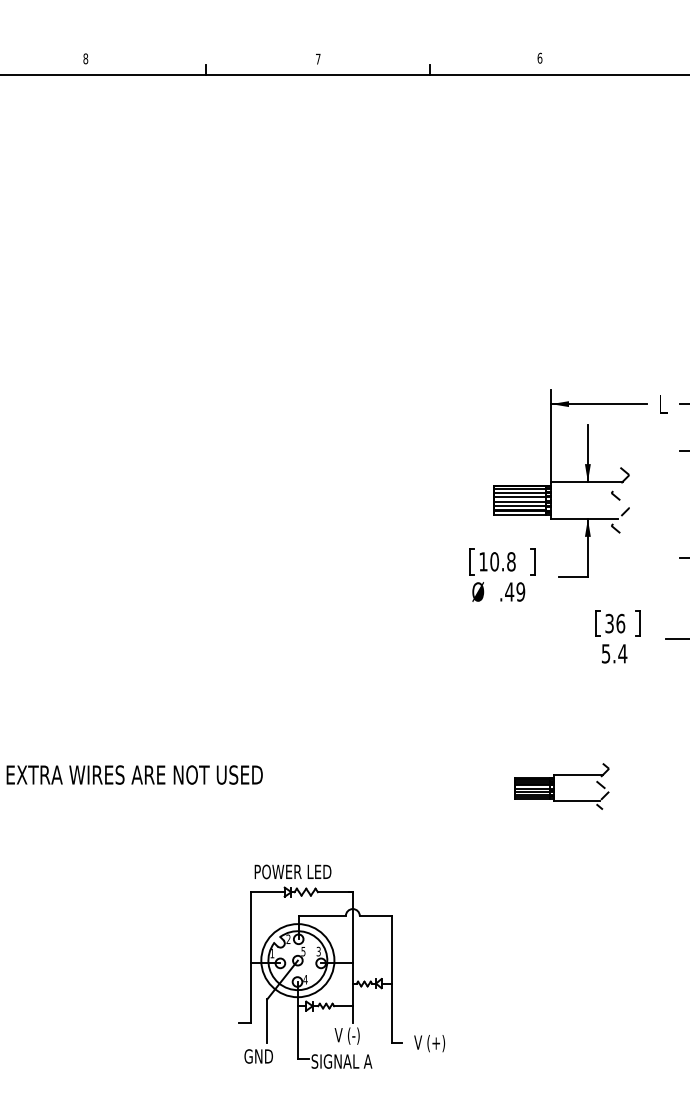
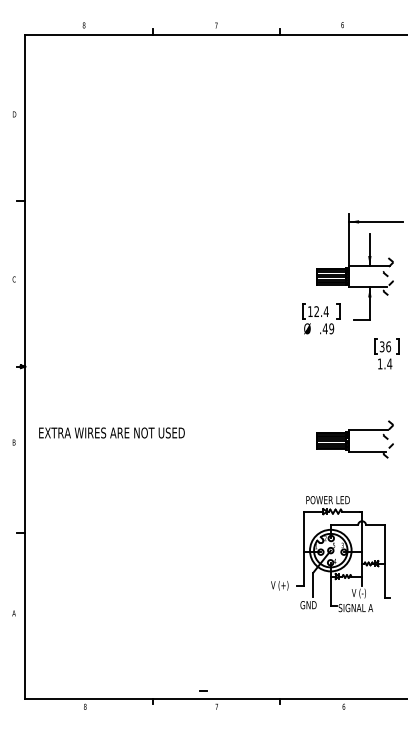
text: (502, 561) -> (321, 311), 10.8 -> 12.4
text: (604, 652) -> (379, 363), 5.4 -> 1.4
part: (560, 786) -> (354, 439), size x1.43
part: (320, 967) -> (343, 554), moved

